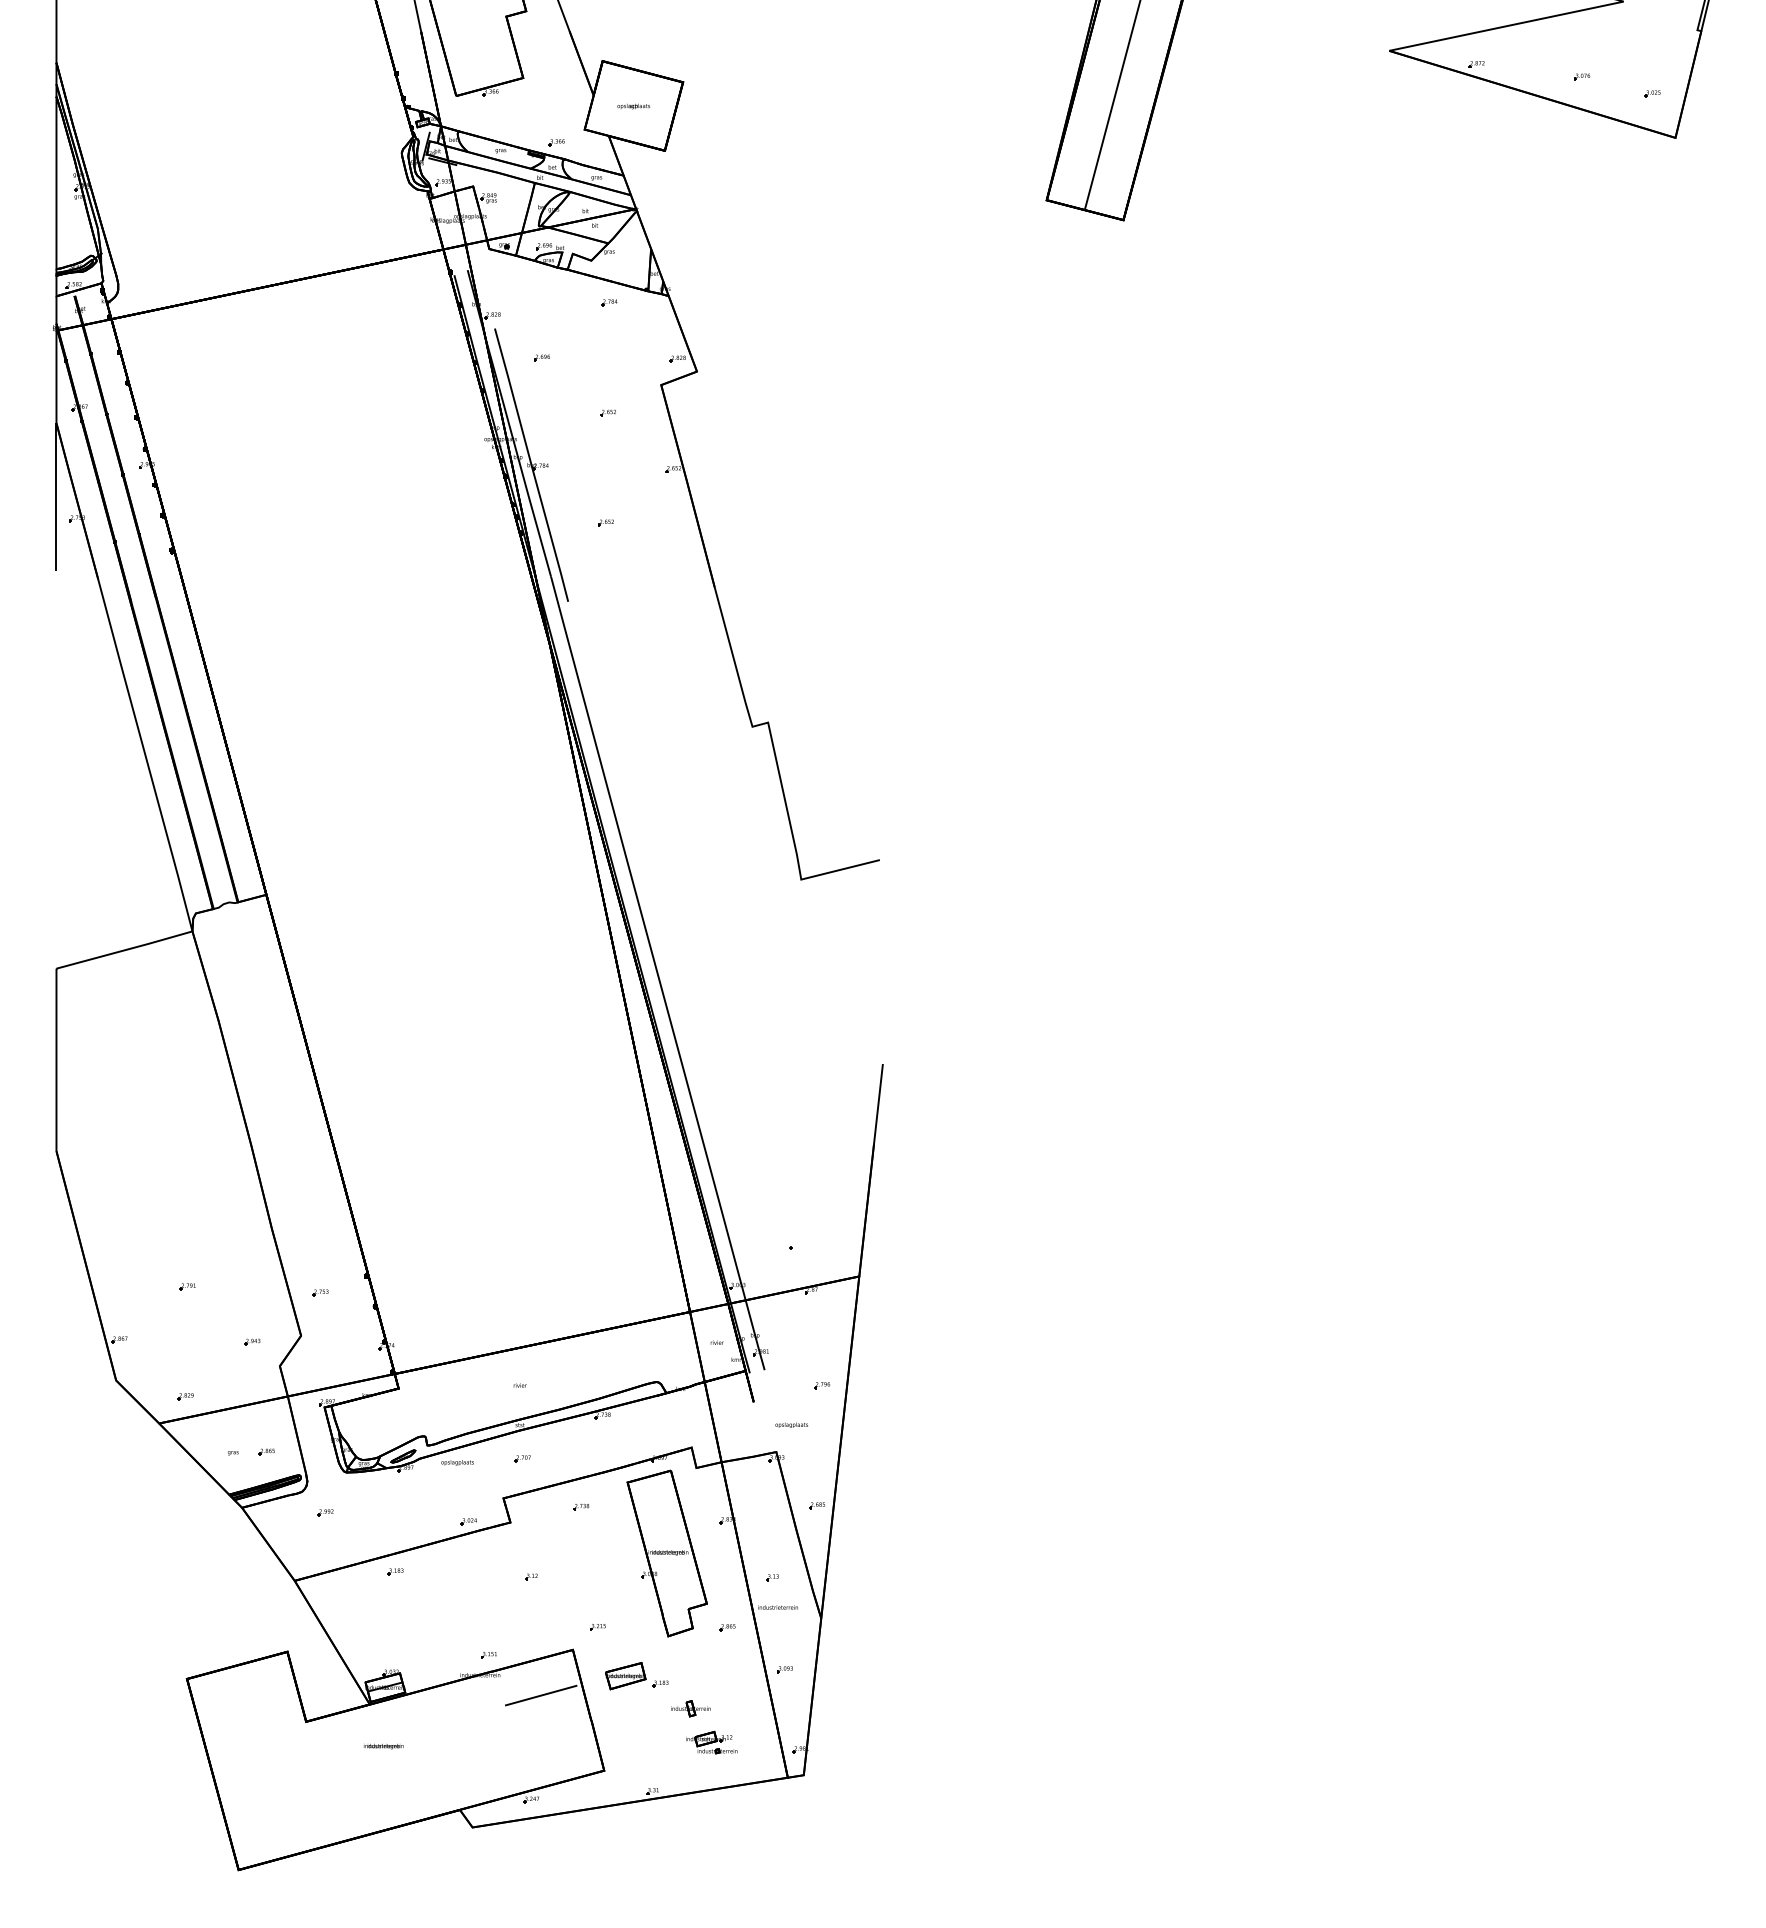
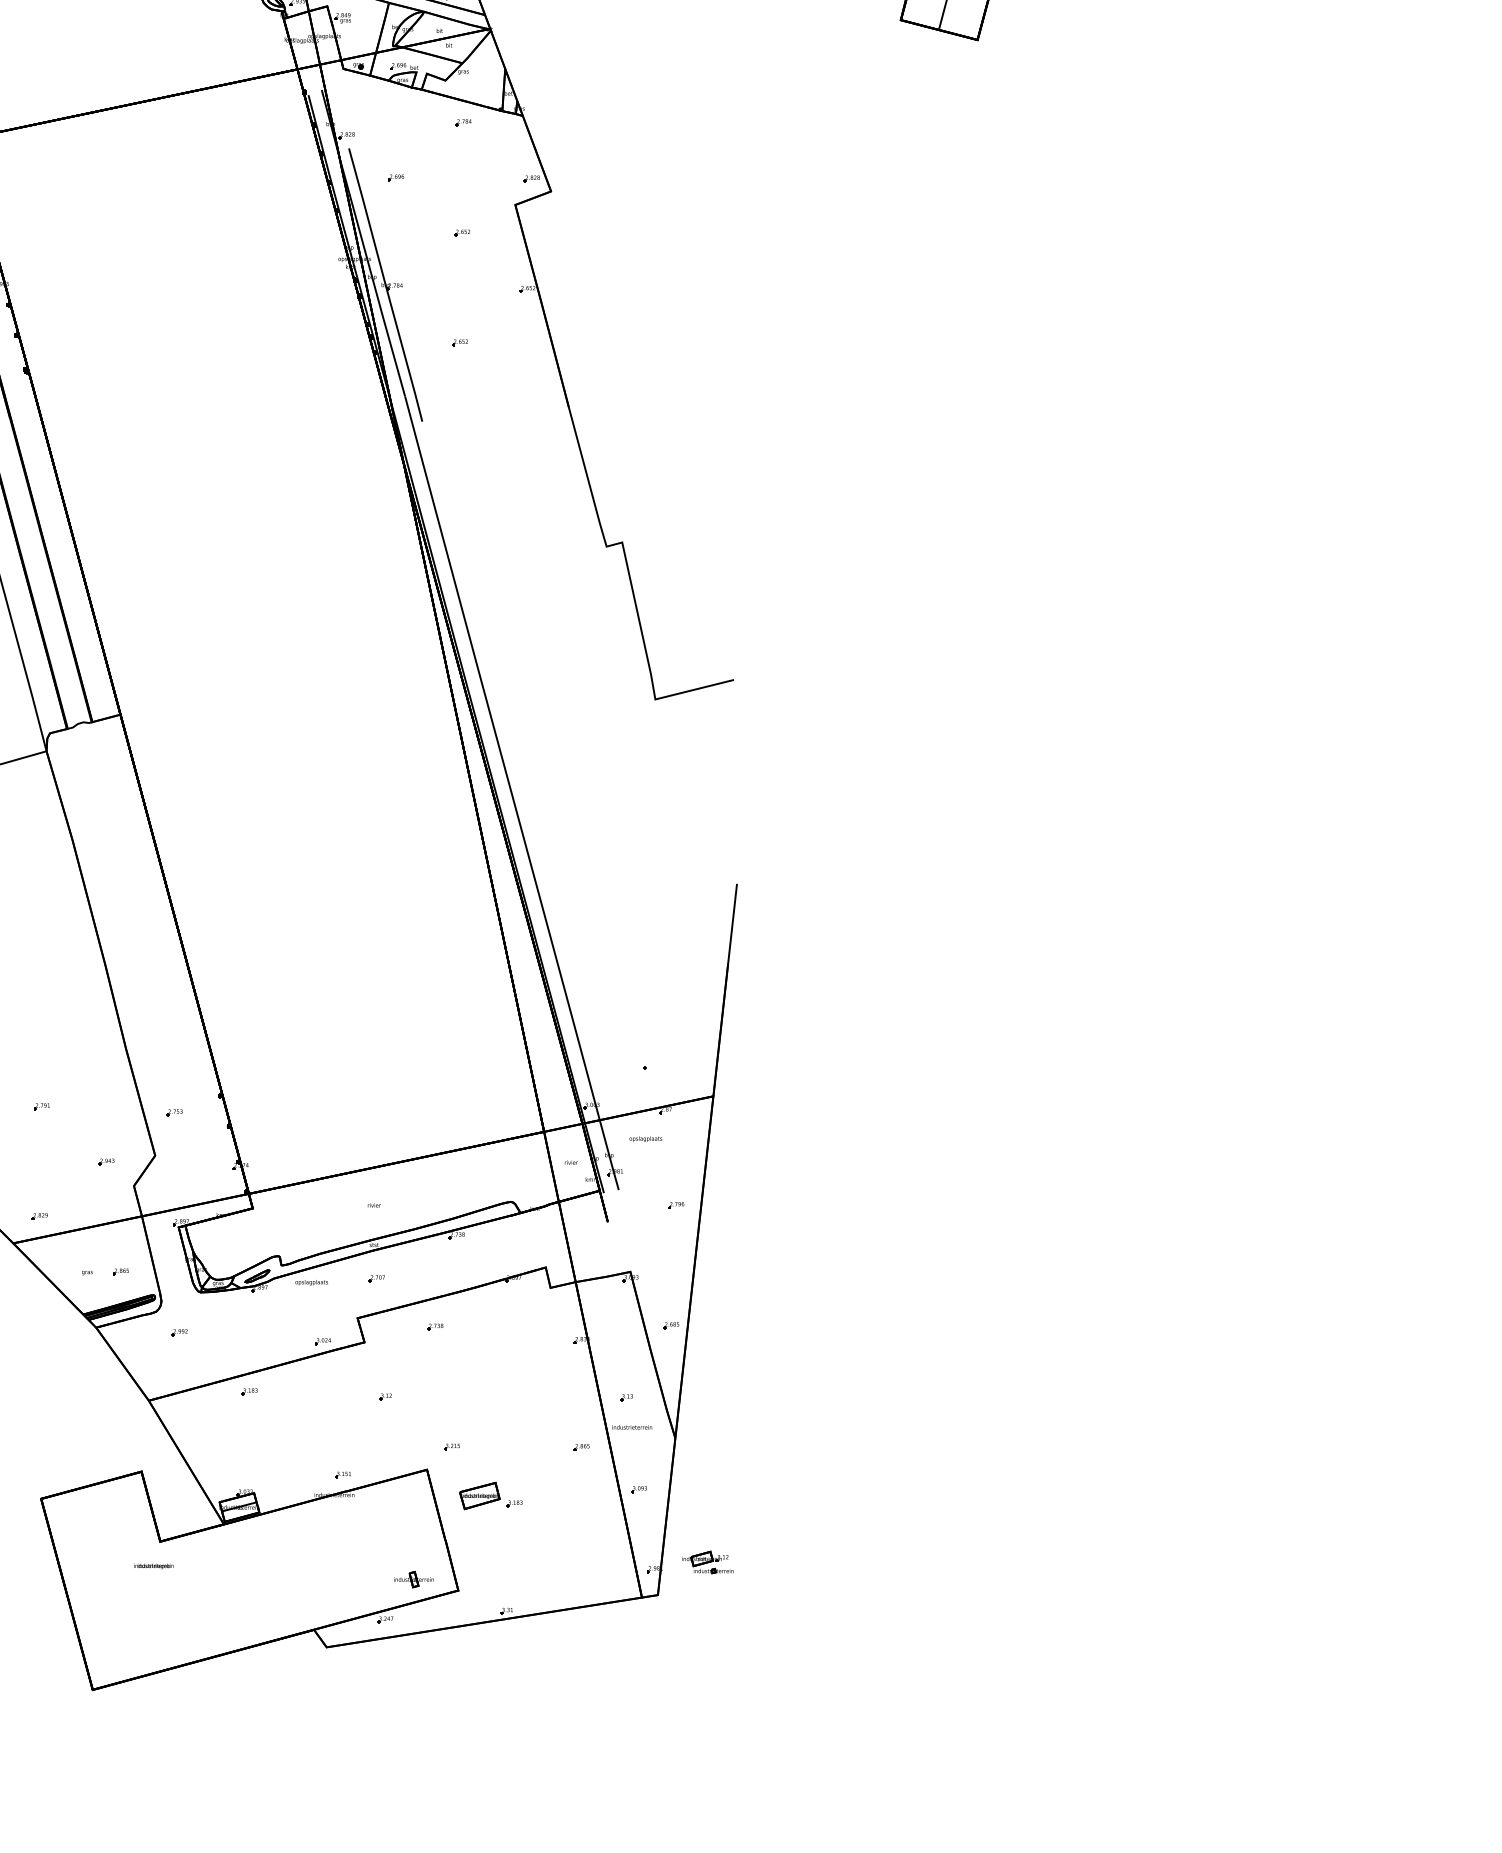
text: (791, 1424) -> (645, 1138), moved
part: (666, 1553) -> (520, 1373), removed
line: (541, 1695) -> (395, 1515), removed
part: (690, 1708) -> (413, 1579), moved
part: (711, 1742) -> (707, 1562), moved
text: (383, 1746) -> (153, 1566), moved

